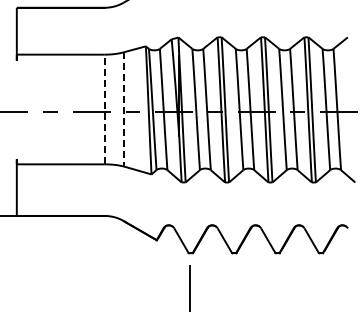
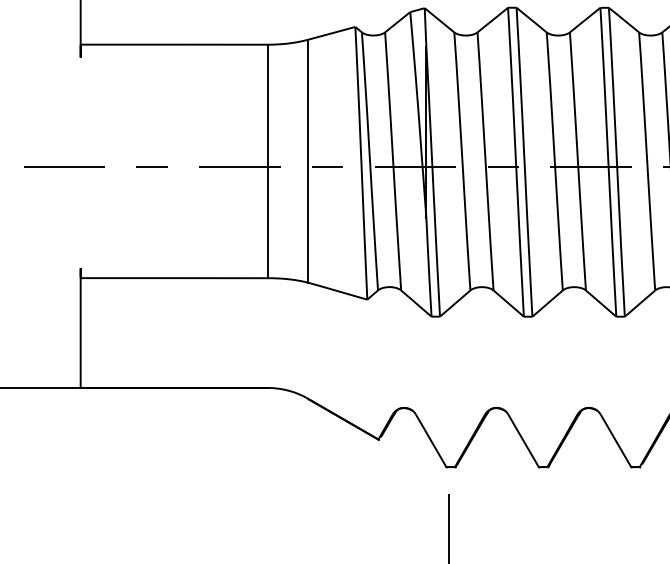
line: (104, 109) -> (267, 161), dashed -> solid
line: (123, 109) -> (307, 161), dashed -> solid

